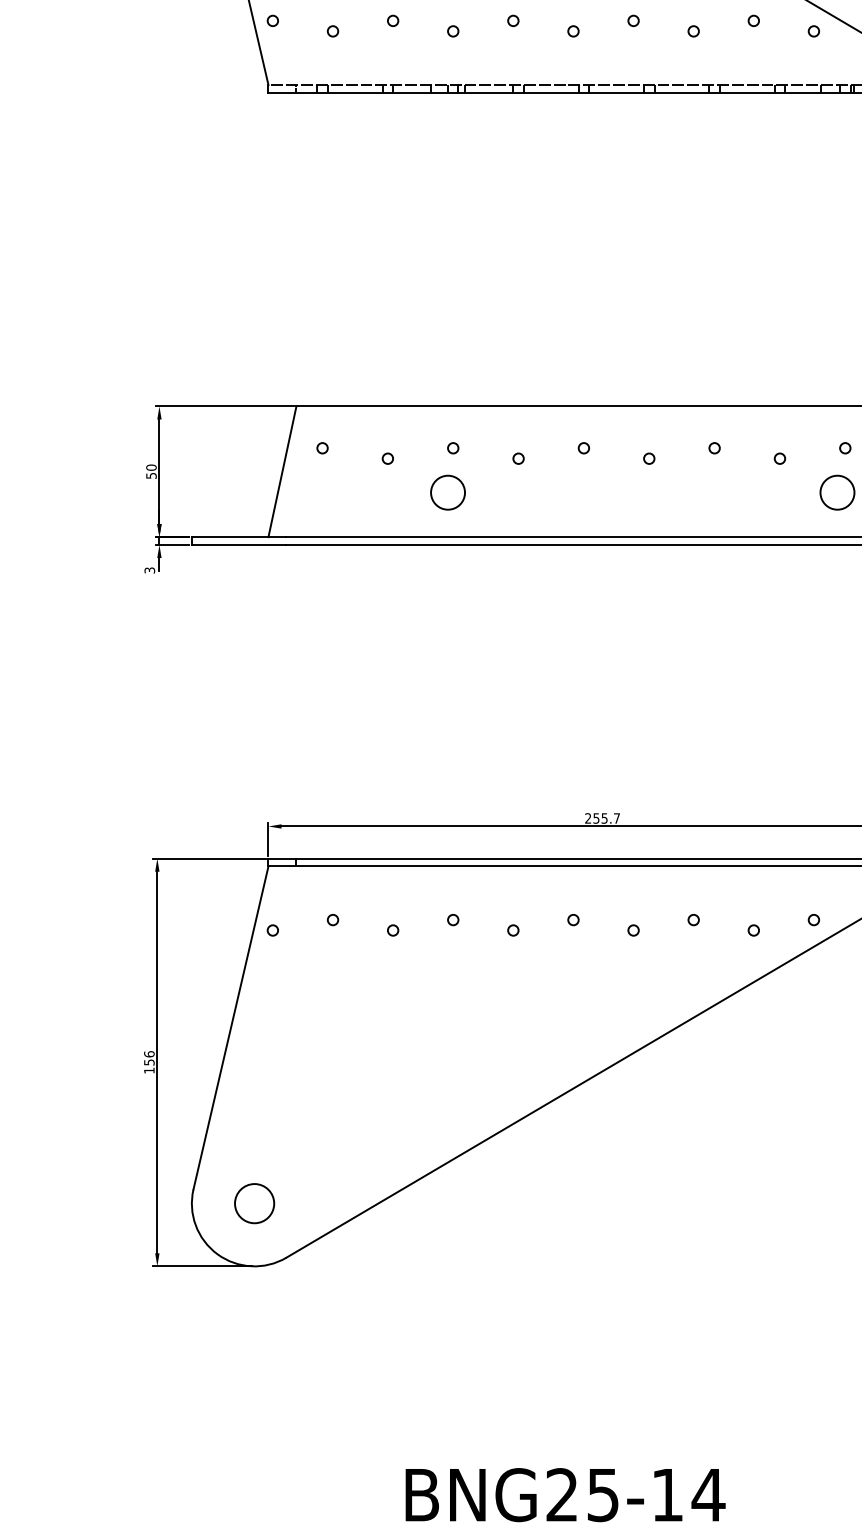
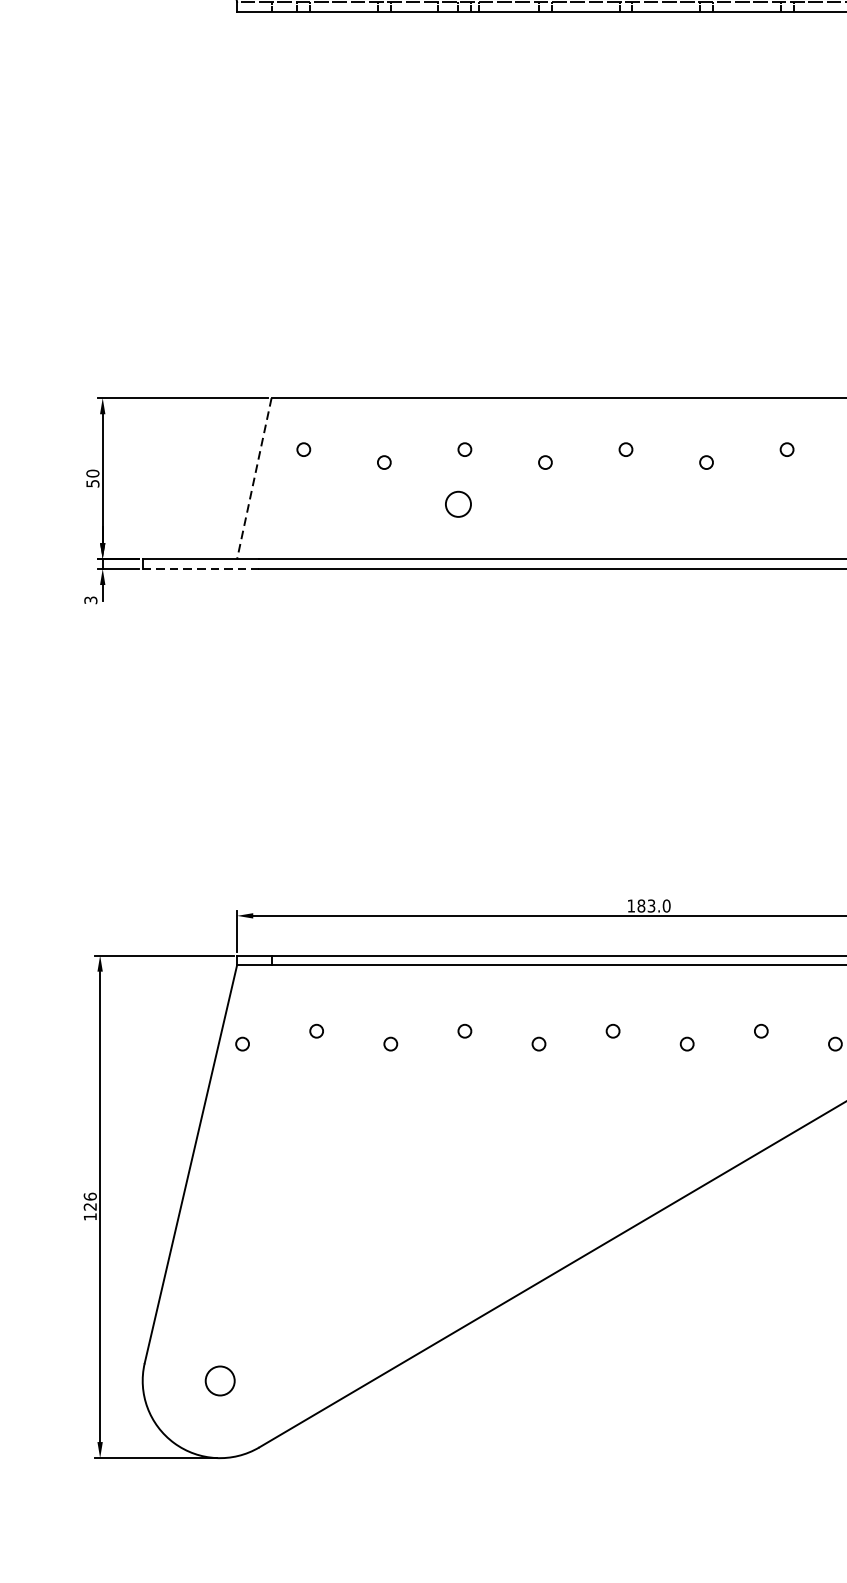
line: (282, 471) -> (254, 478), solid -> dashed
circle: (447, 492) -> (457, 504), size x0.6
line: (239, 545) -> (201, 569), solid -> dashed
text: (602, 818) -> (648, 906), 255.7 -> 183.0
text: (149, 1062) -> (90, 1206), 156 -> 126
circle: (254, 1203) -> (219, 1380), size x0.6

